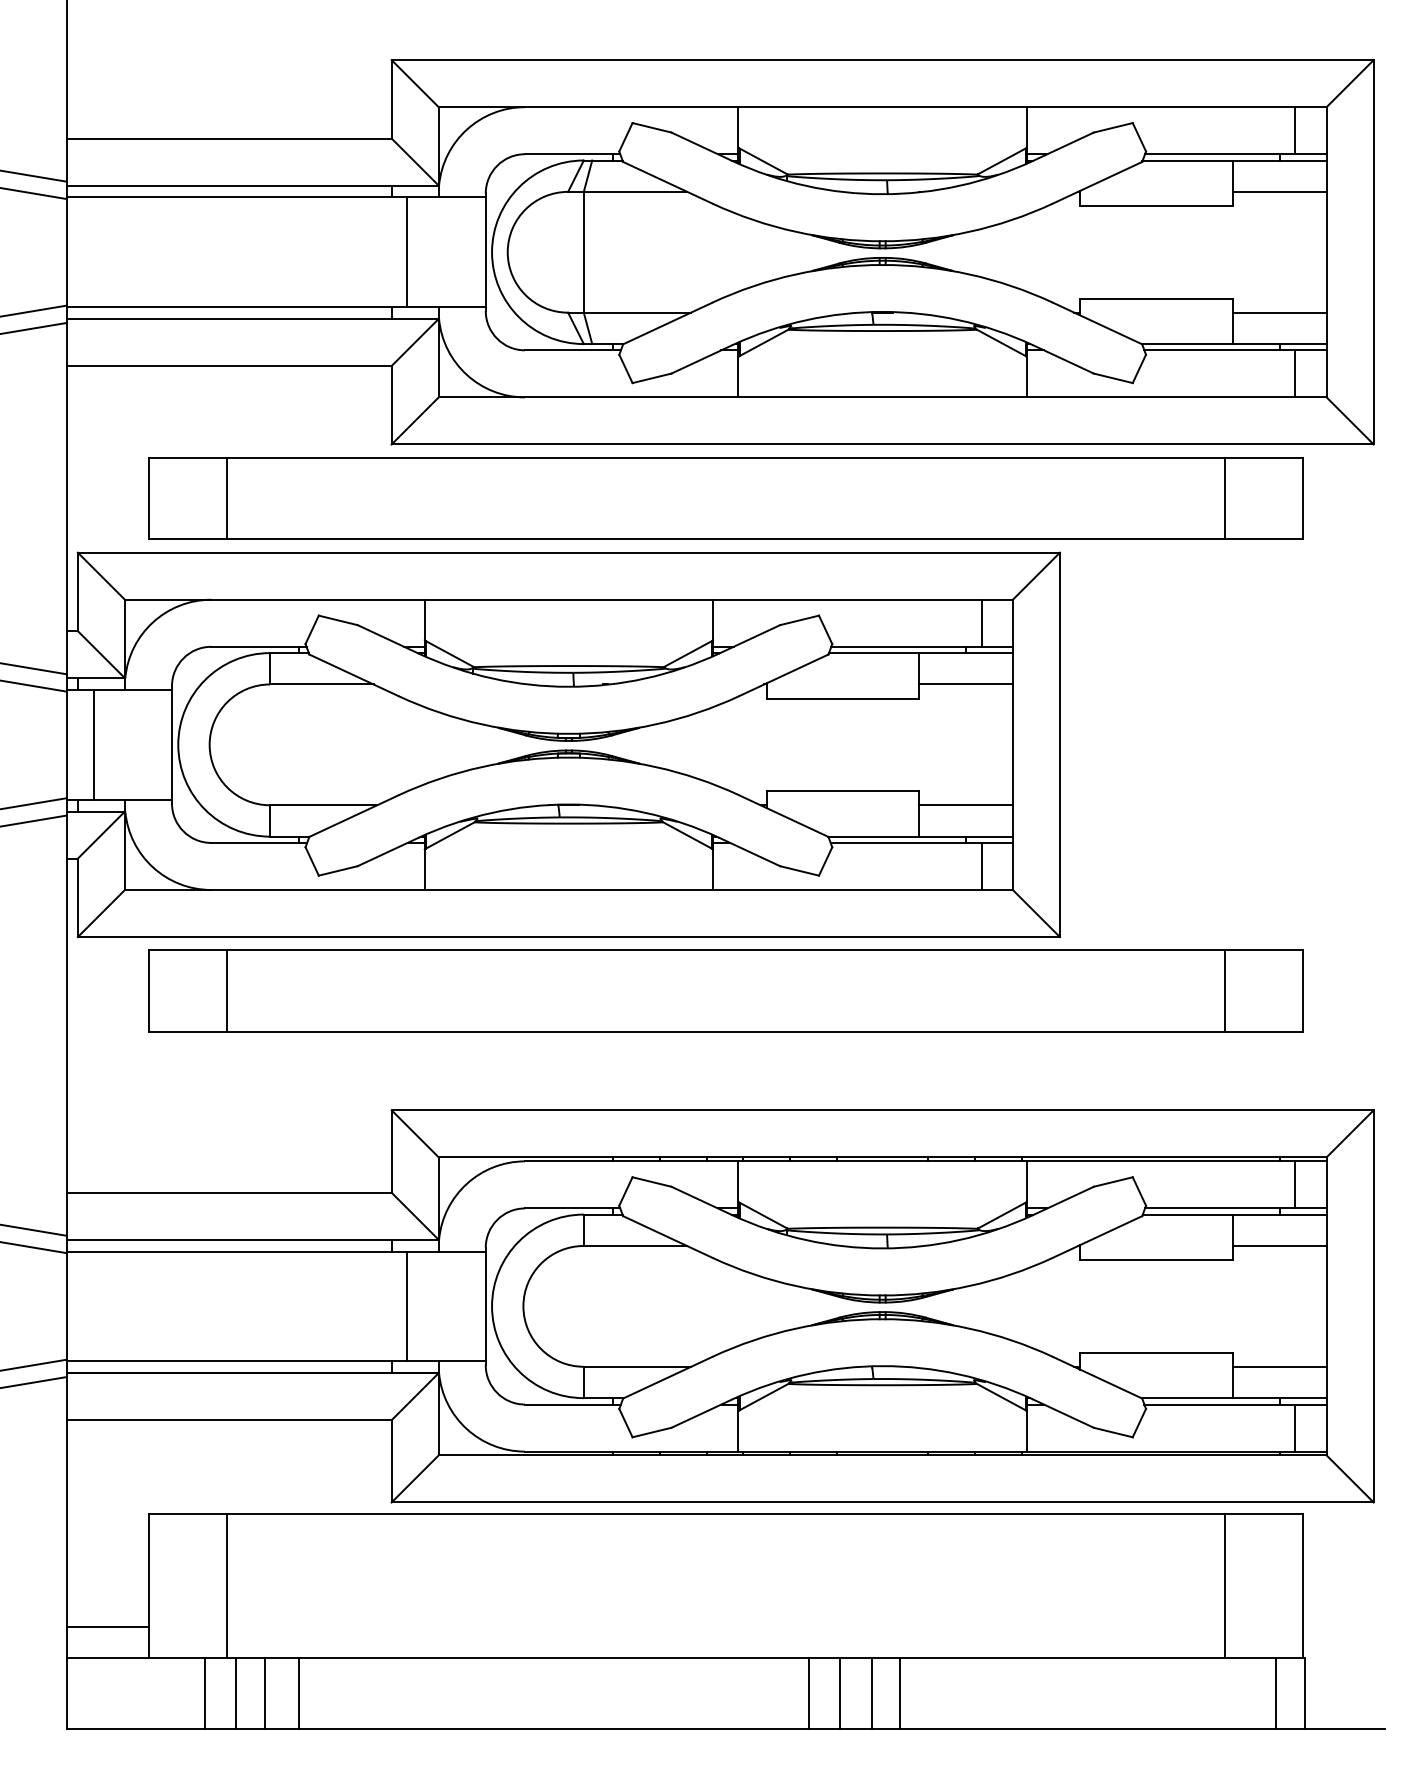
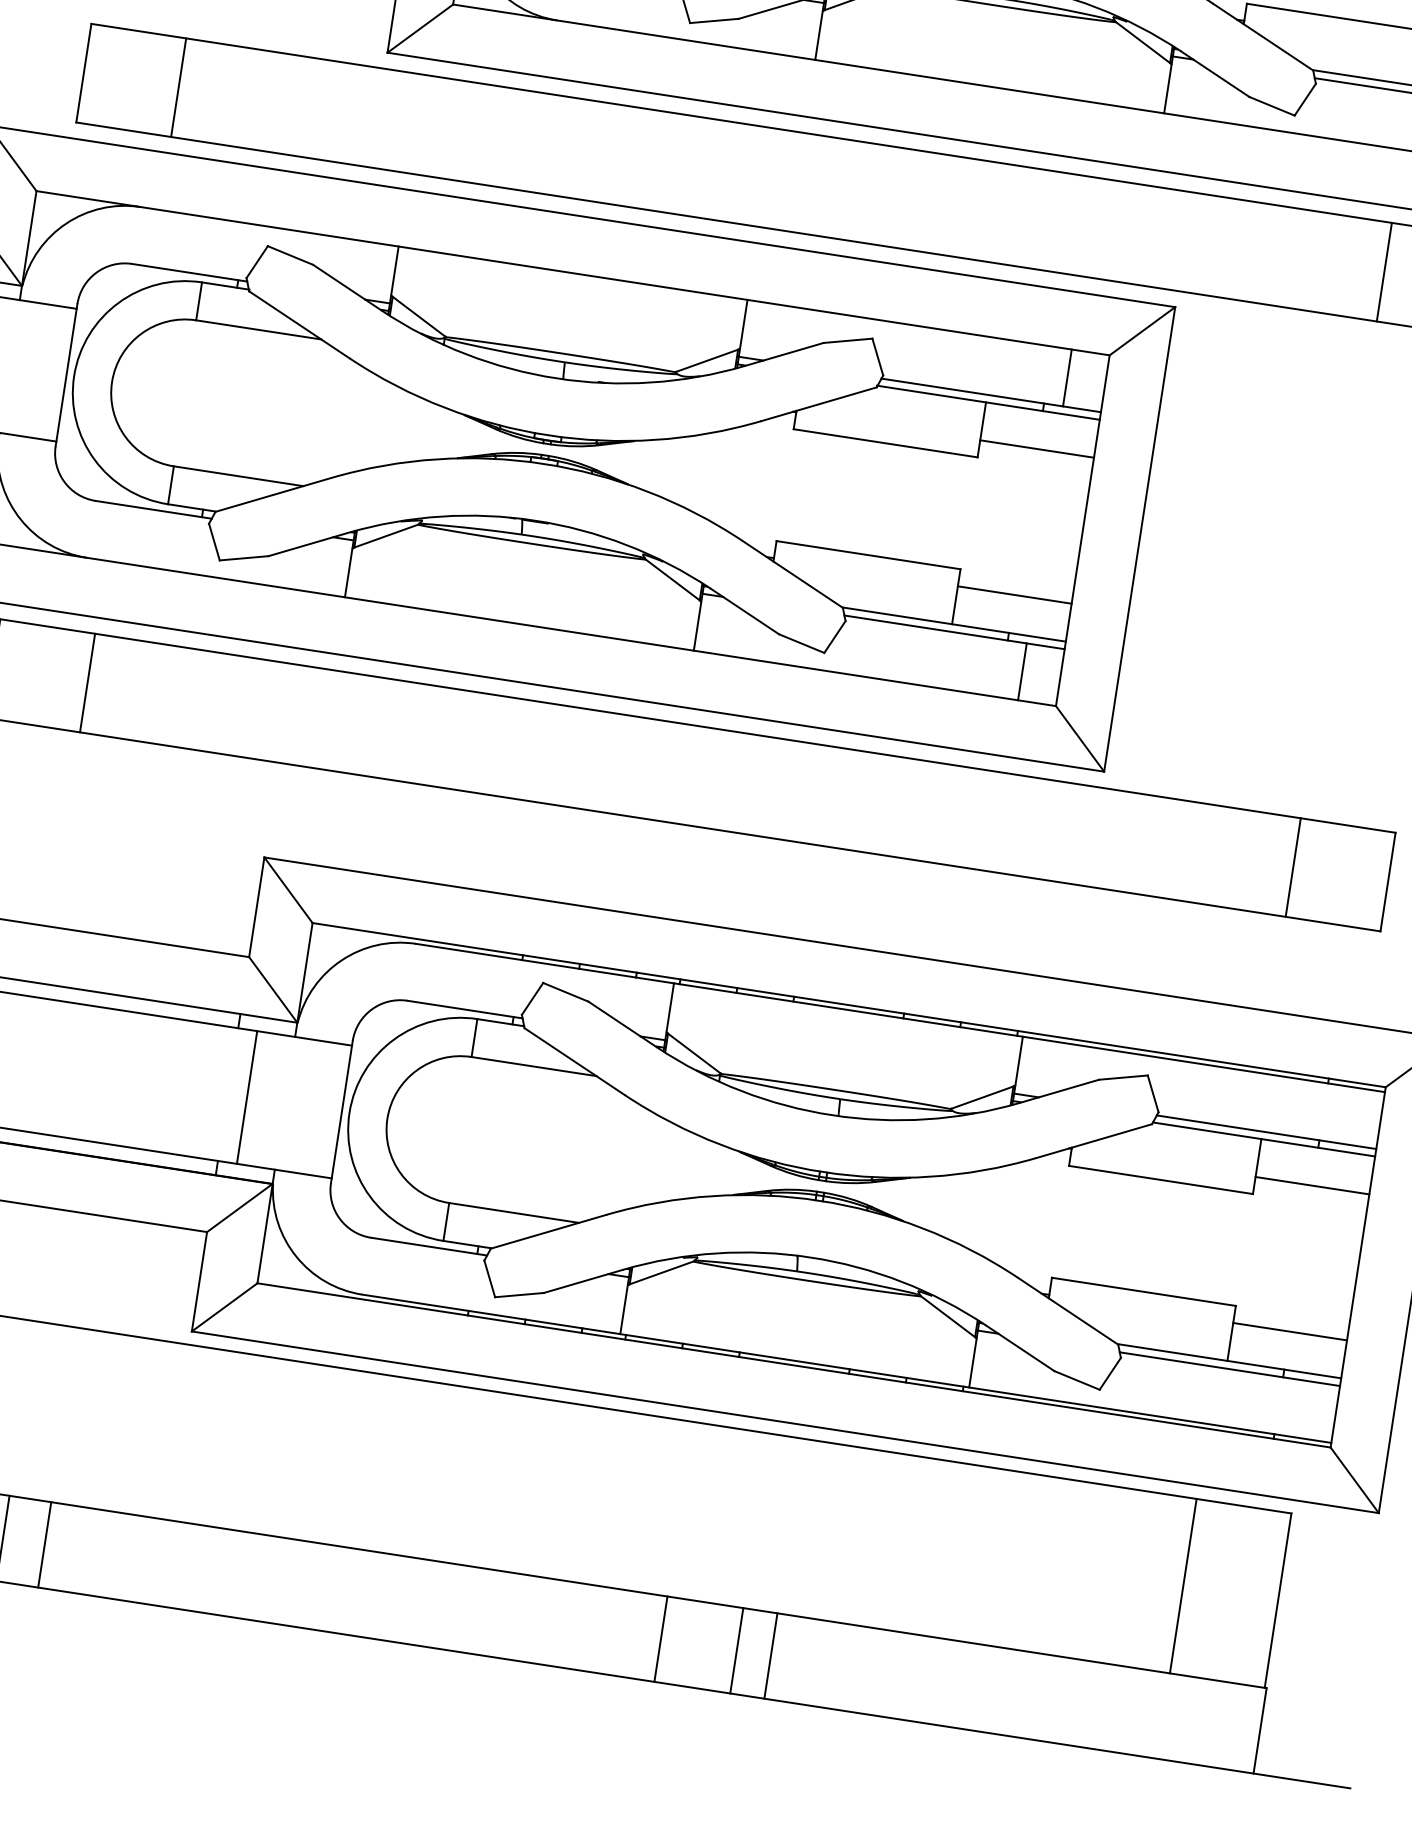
line: (1295, 1184) -> (1343, 1114), removed
line: (1295, 1427) -> (1298, 1408), removed
line: (840, 1692) -> (699, 1644), removed
line: (1276, 1692) -> (1226, 1724), removed

